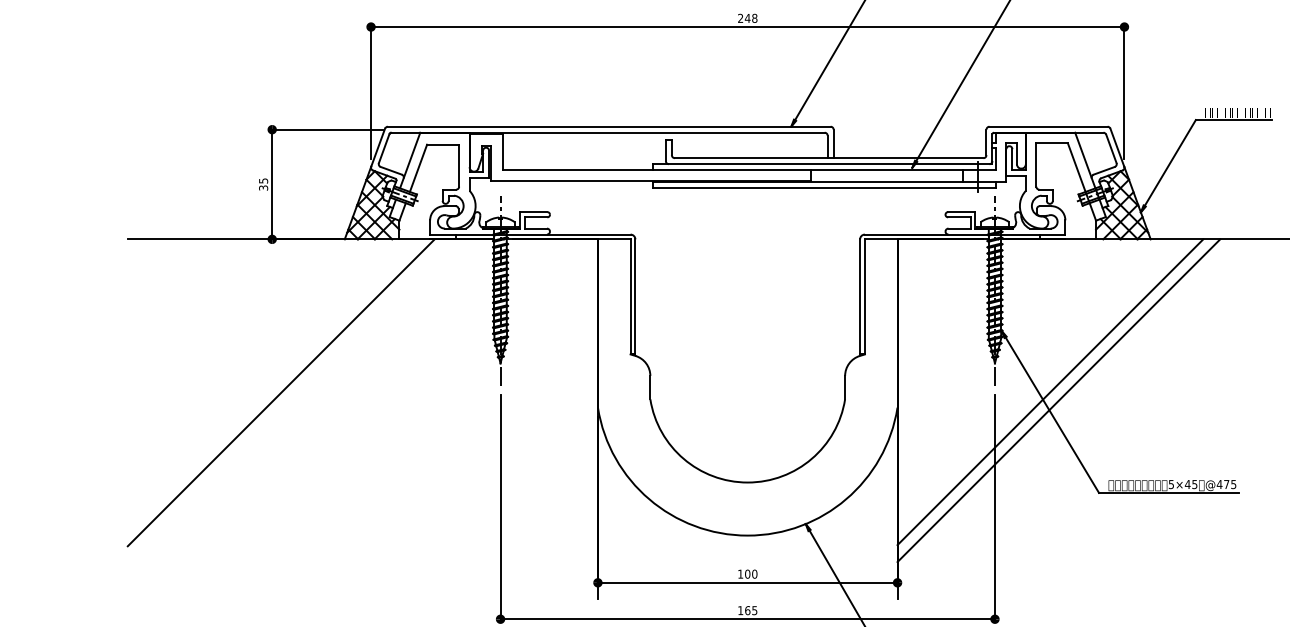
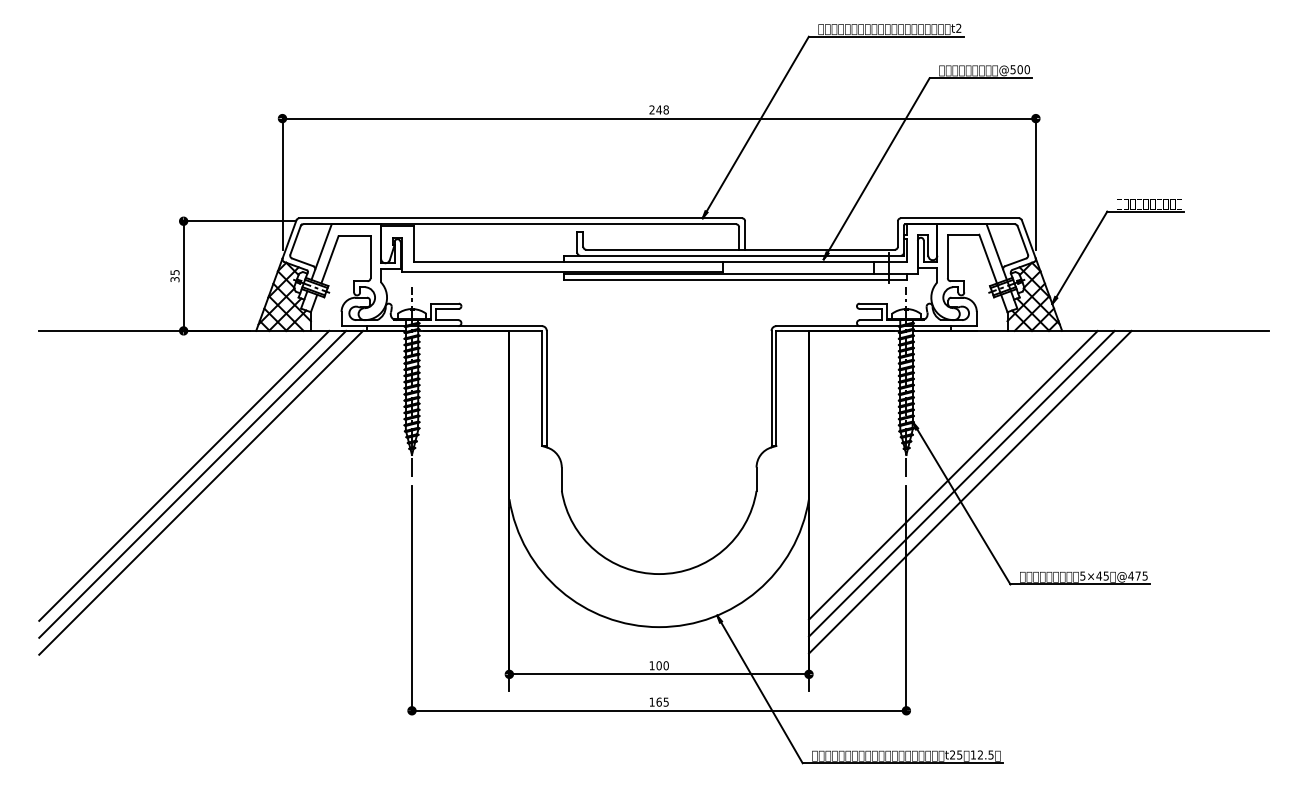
line: (1041, 382) -> (952, 474), added
line: (273, 383) -> (184, 475), added
line: (290, 400) -> (201, 492), added

